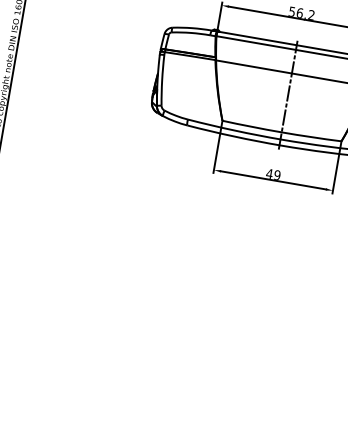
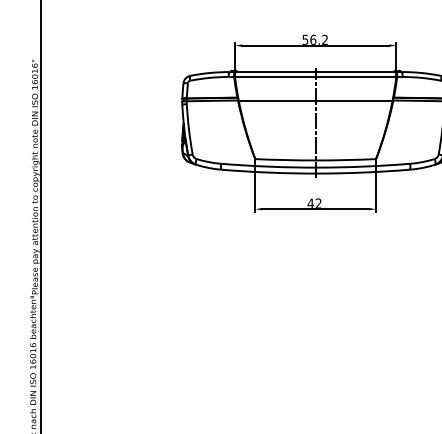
text: (277, 174) -> (318, 202), 49 -> 42

